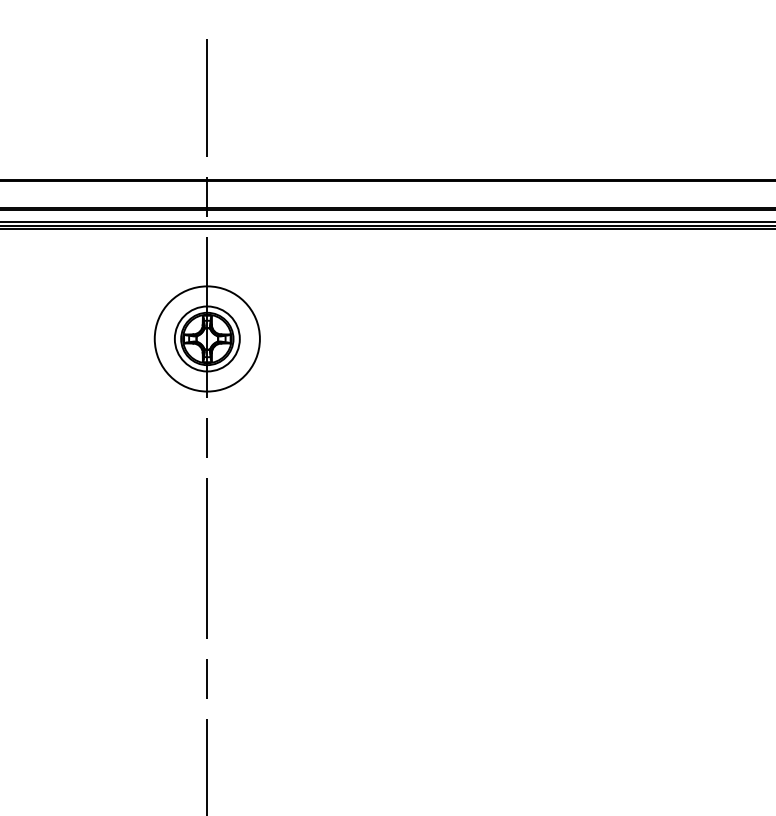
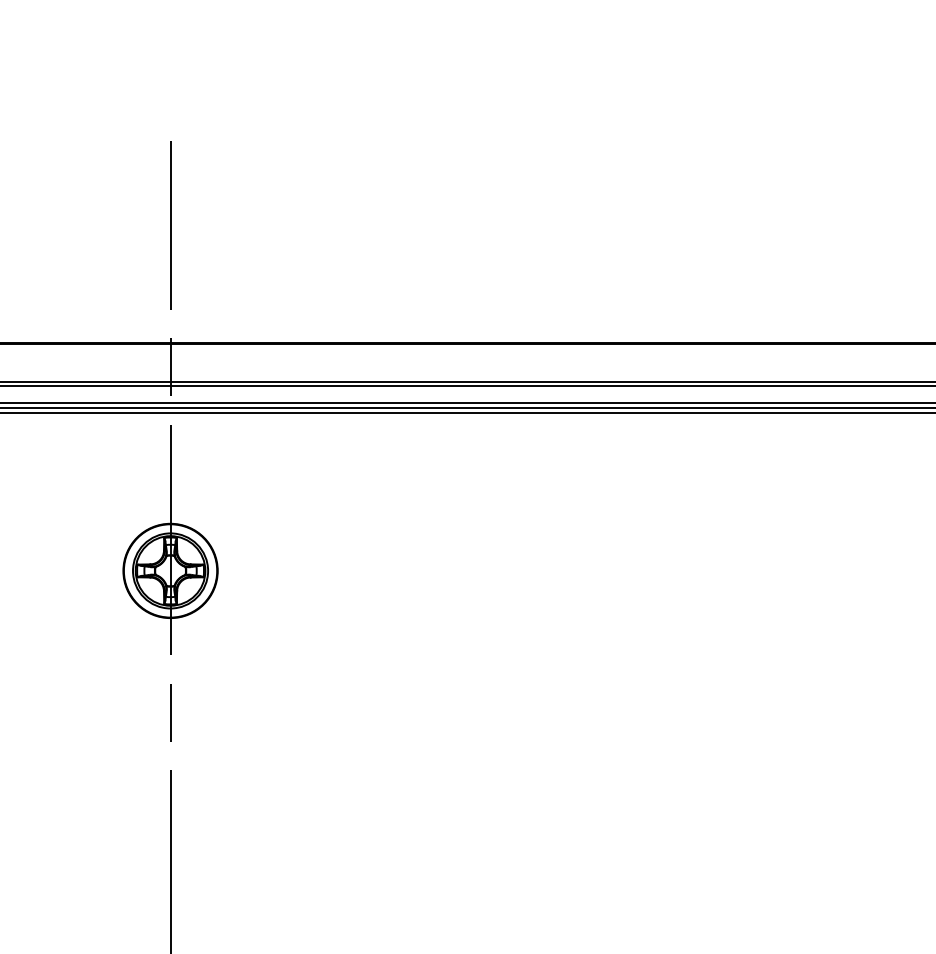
circle: (207, 338) -> (170, 570), size x0.62

